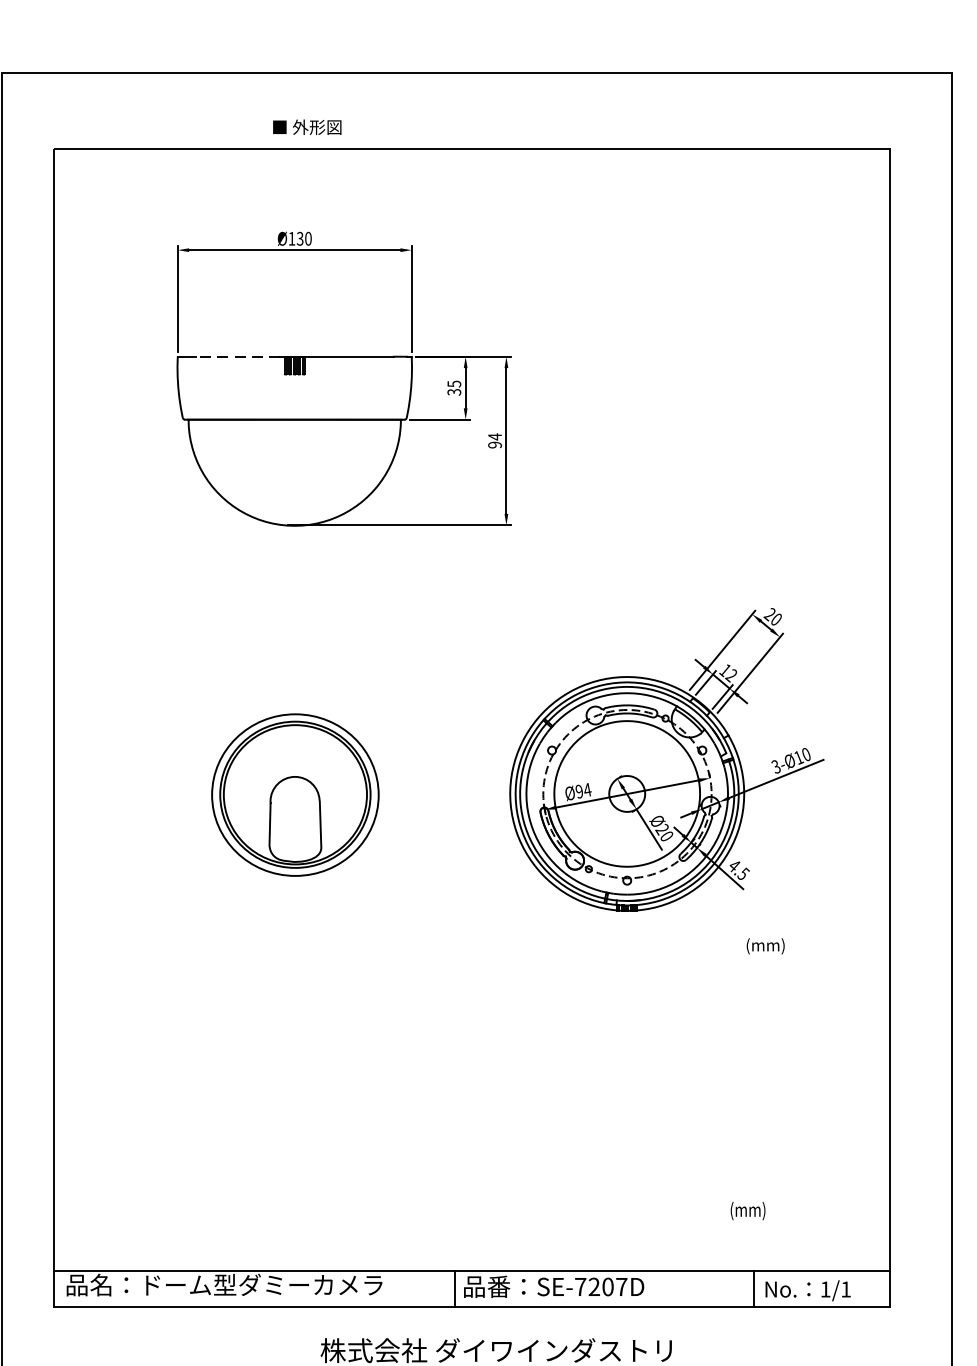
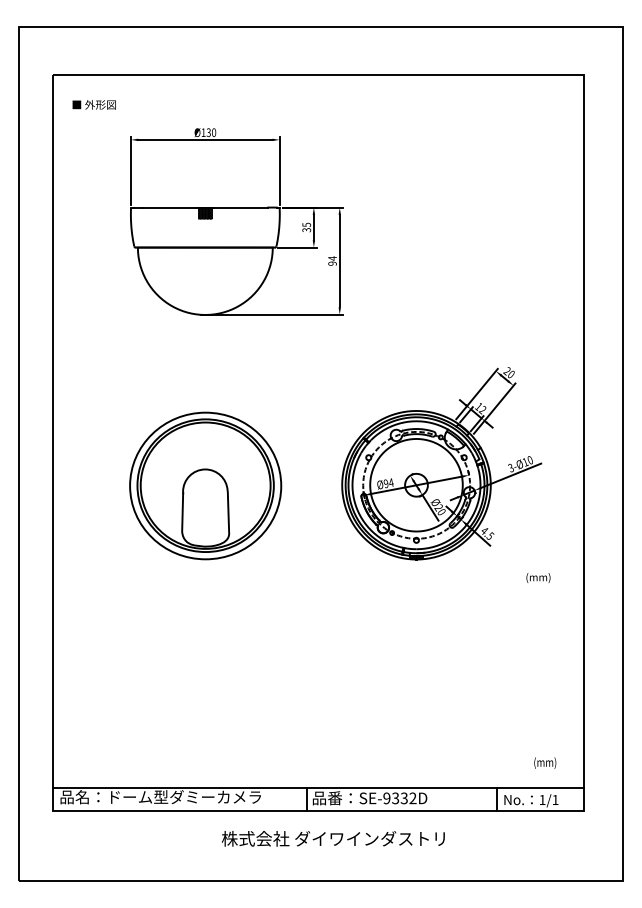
text: (306, 126) -> (93, 104), moved
line: (238, 356) -> (169, 207), dashed -> solid
part: (294, 794) -> (205, 485), size x1.43
text: (765, 945) -> (538, 577), moved
text: (748, 1210) -> (545, 762), moved
text: (600, 1287) -> (399, 798), SE-7207D -> SE-9332D

